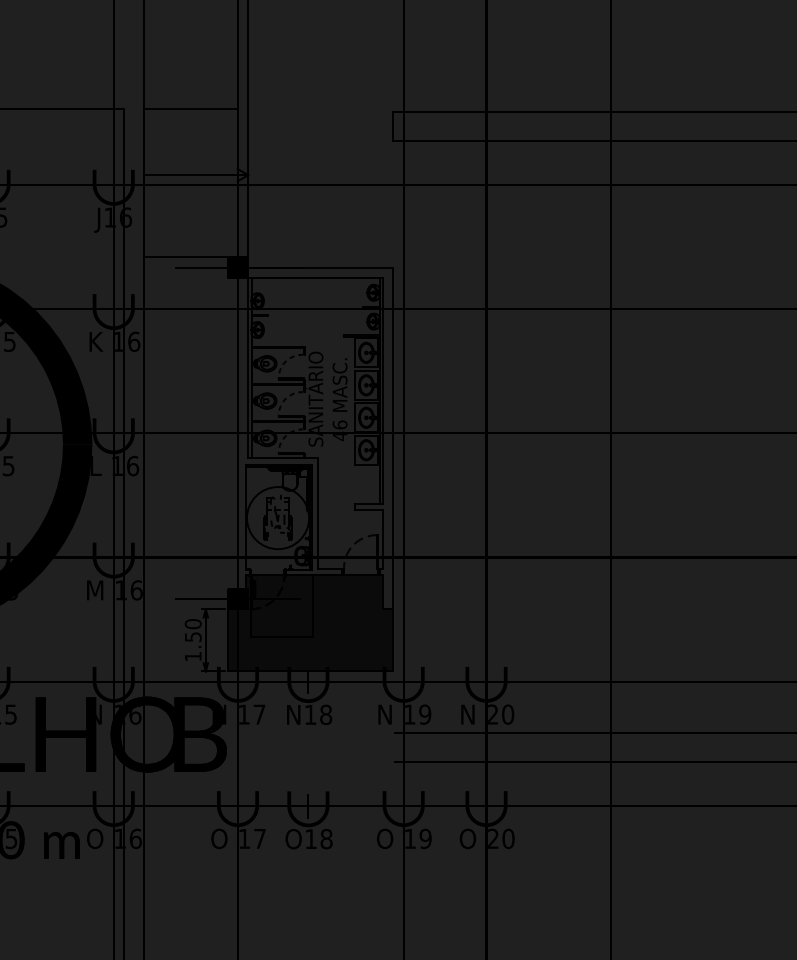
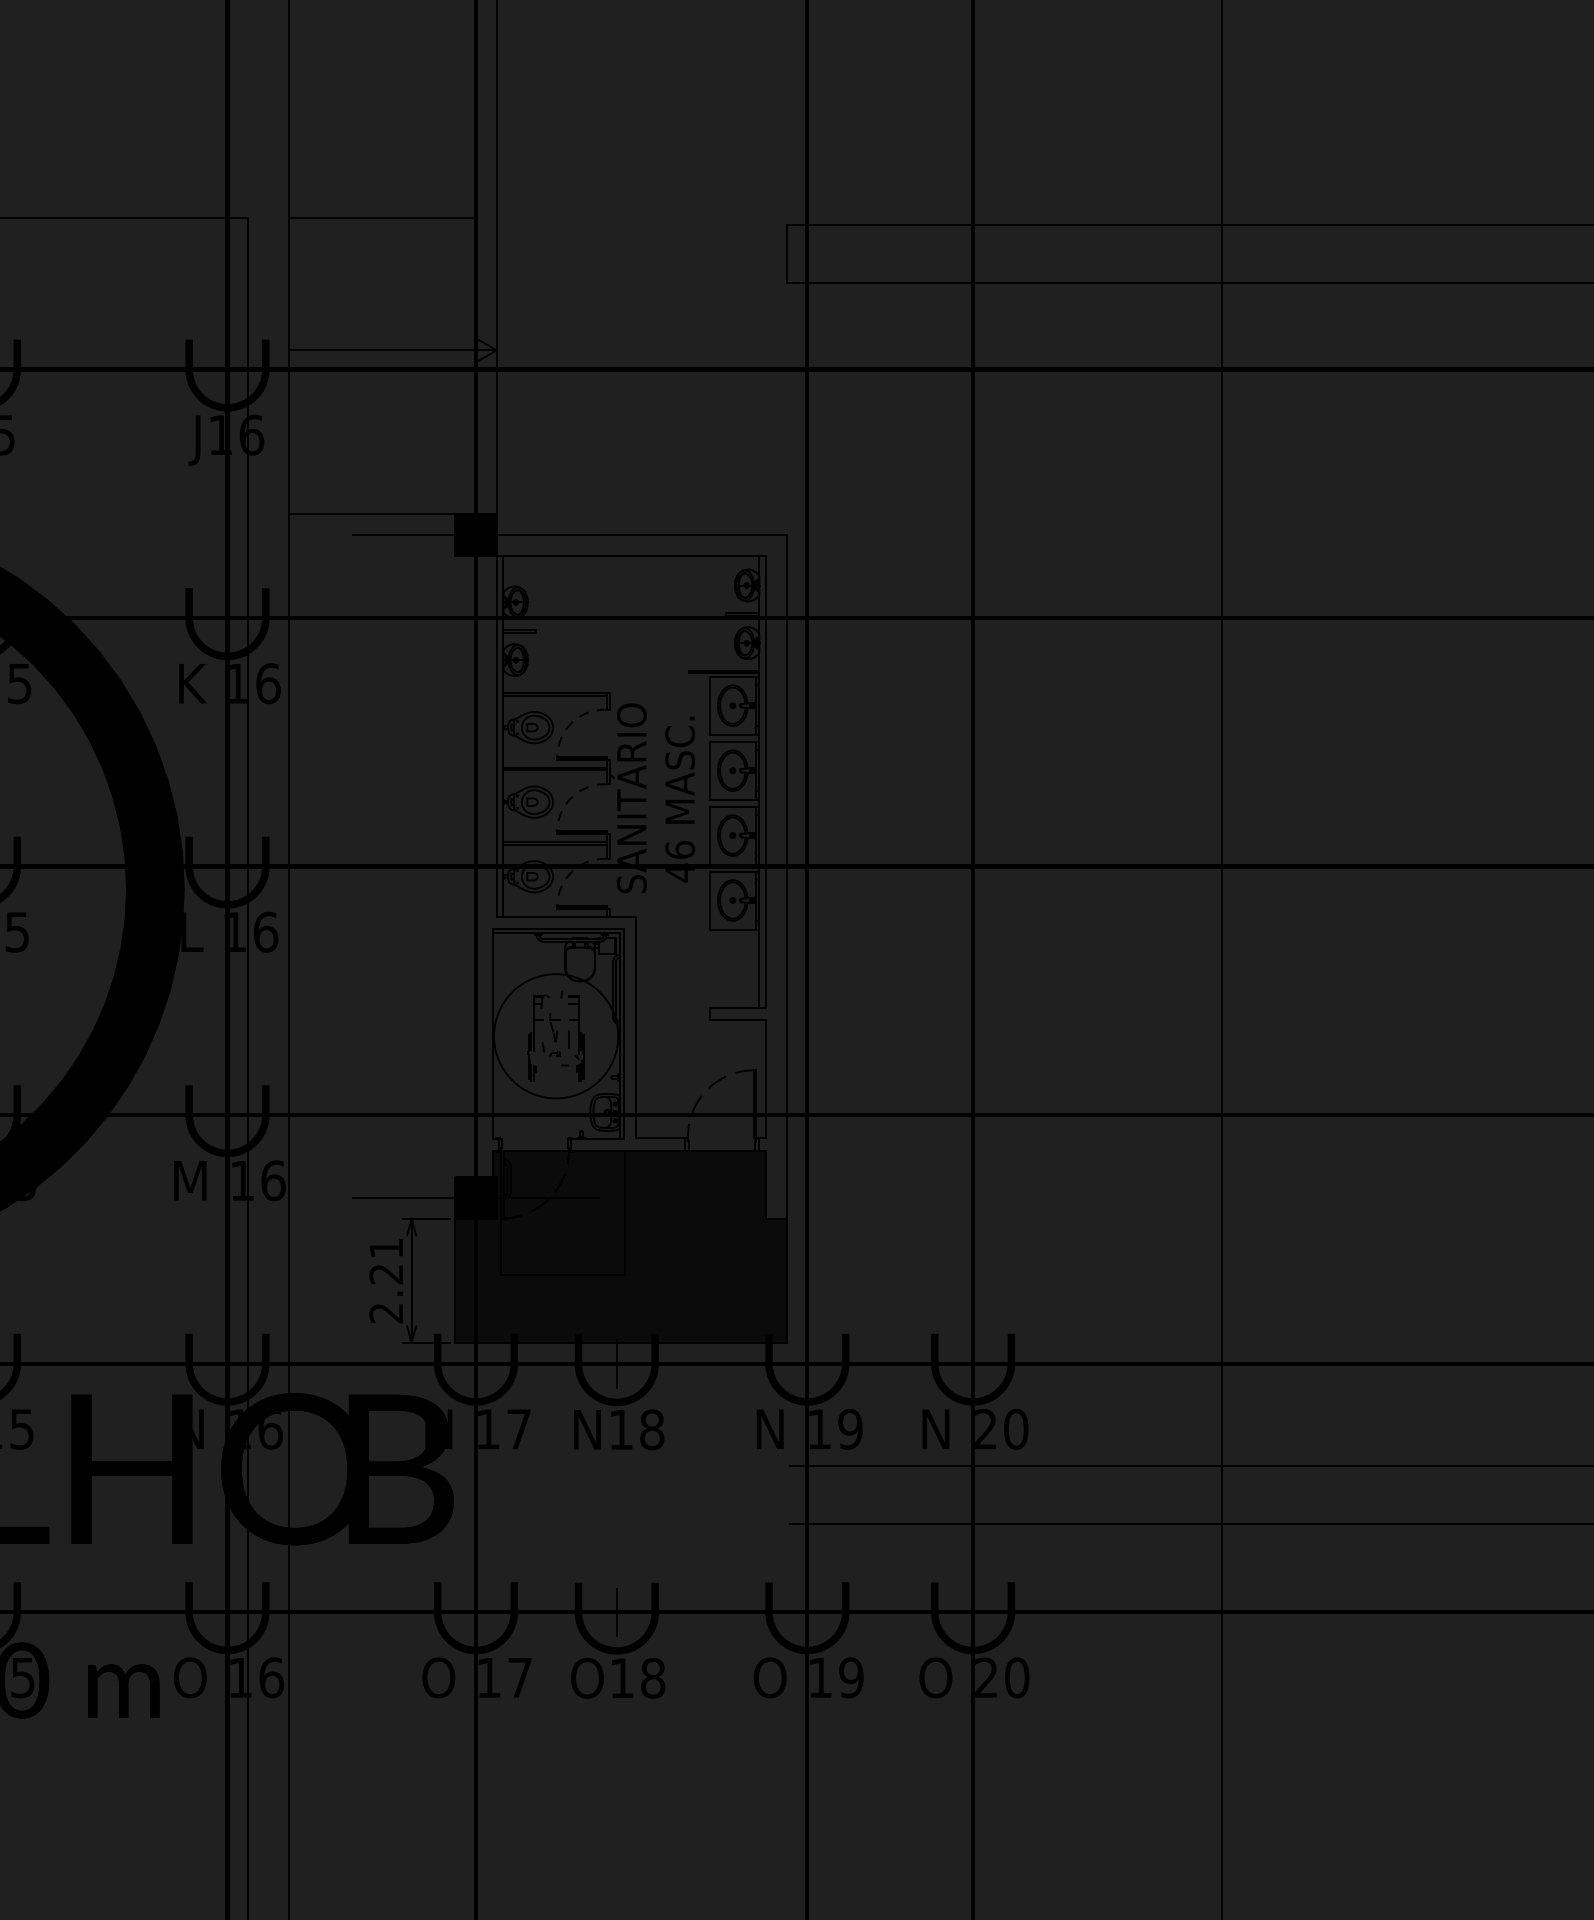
text: (193, 639) -> (386, 1279), 1.50 -> 2.21

